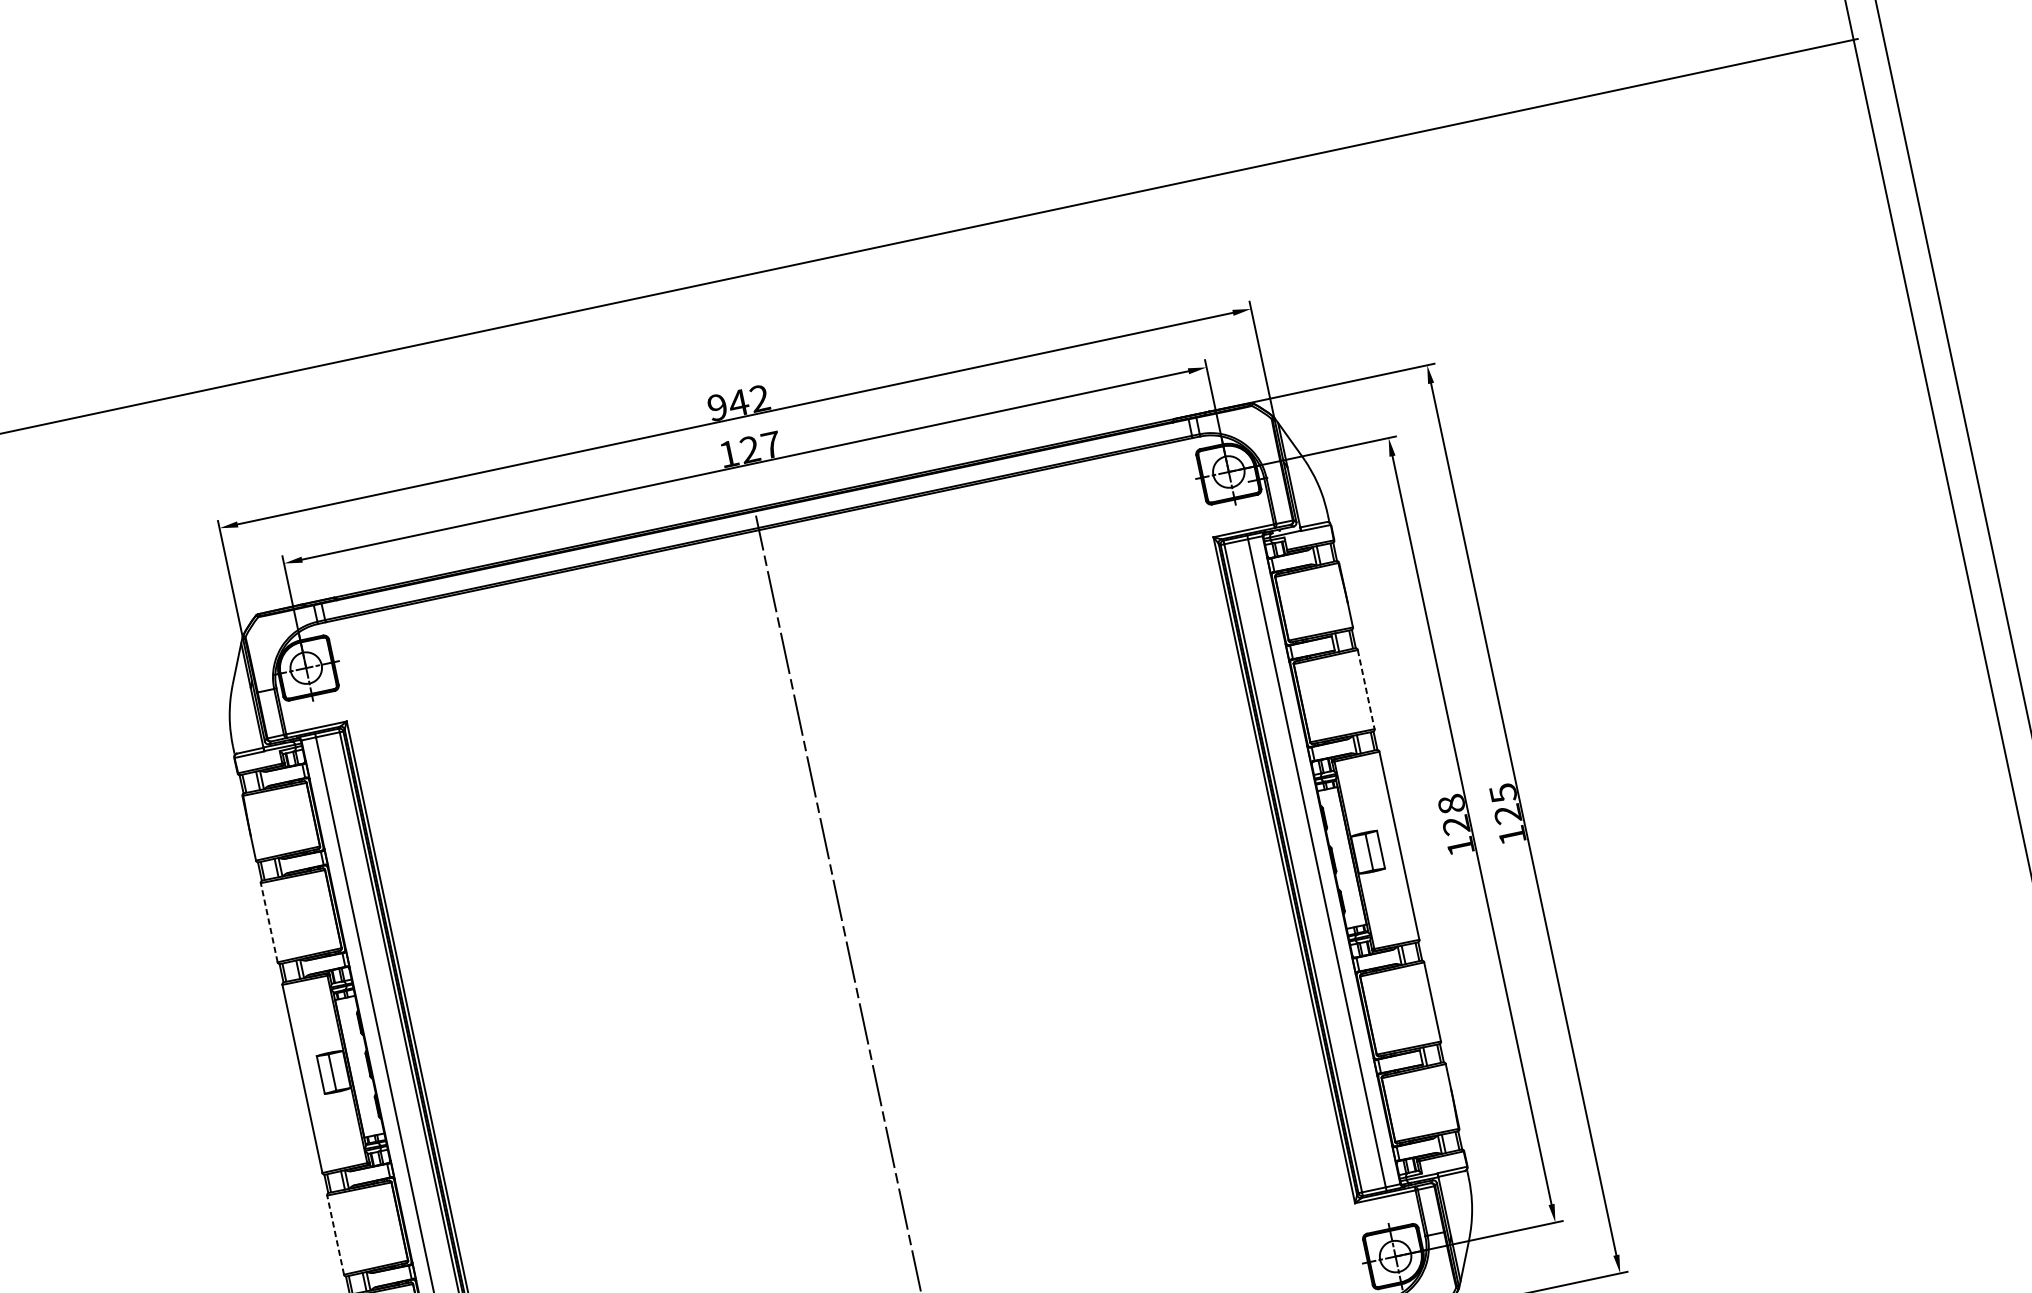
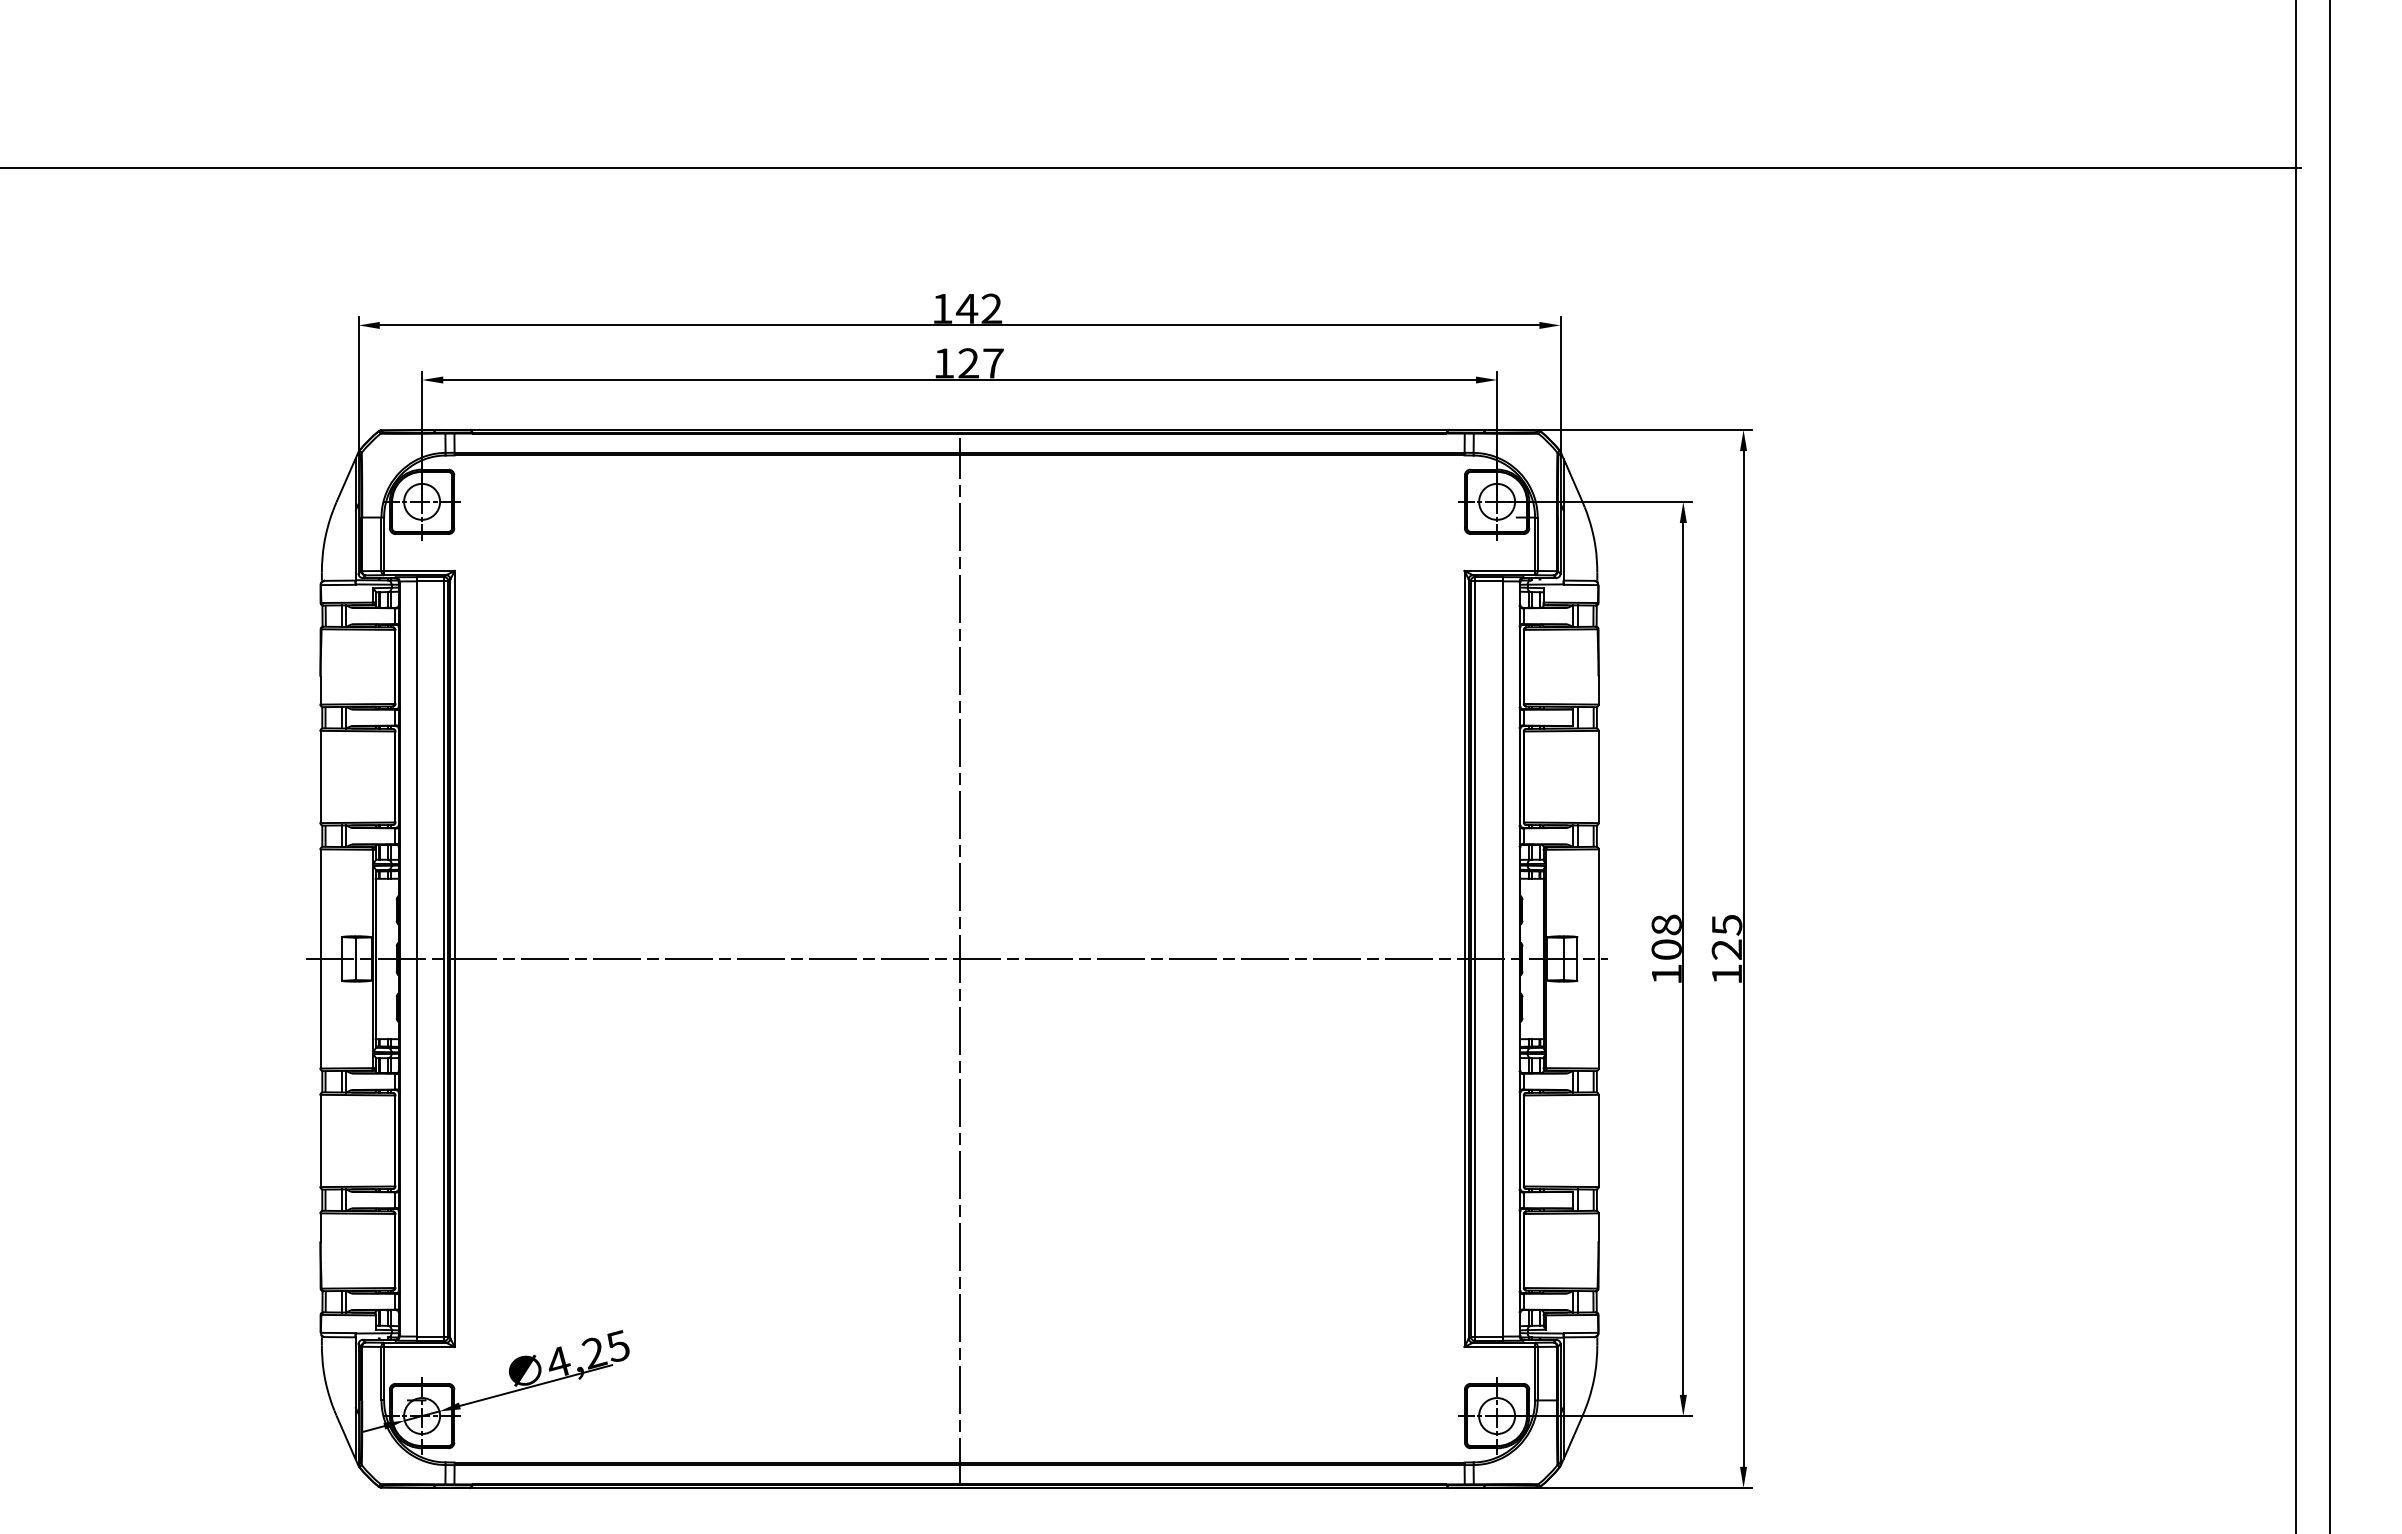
text: (717, 407) -> (942, 308), 942 -> 142
line: (1366, 690) -> (1598, 777), dashed -> solid
text: (1455, 825) -> (1666, 949), 128 -> 108
line: (269, 922) -> (320, 776), dashed -> solid
line: (848, 962) -> (956, 958), added
line: (335, 1234) -> (320, 1140), dashed -> solid

